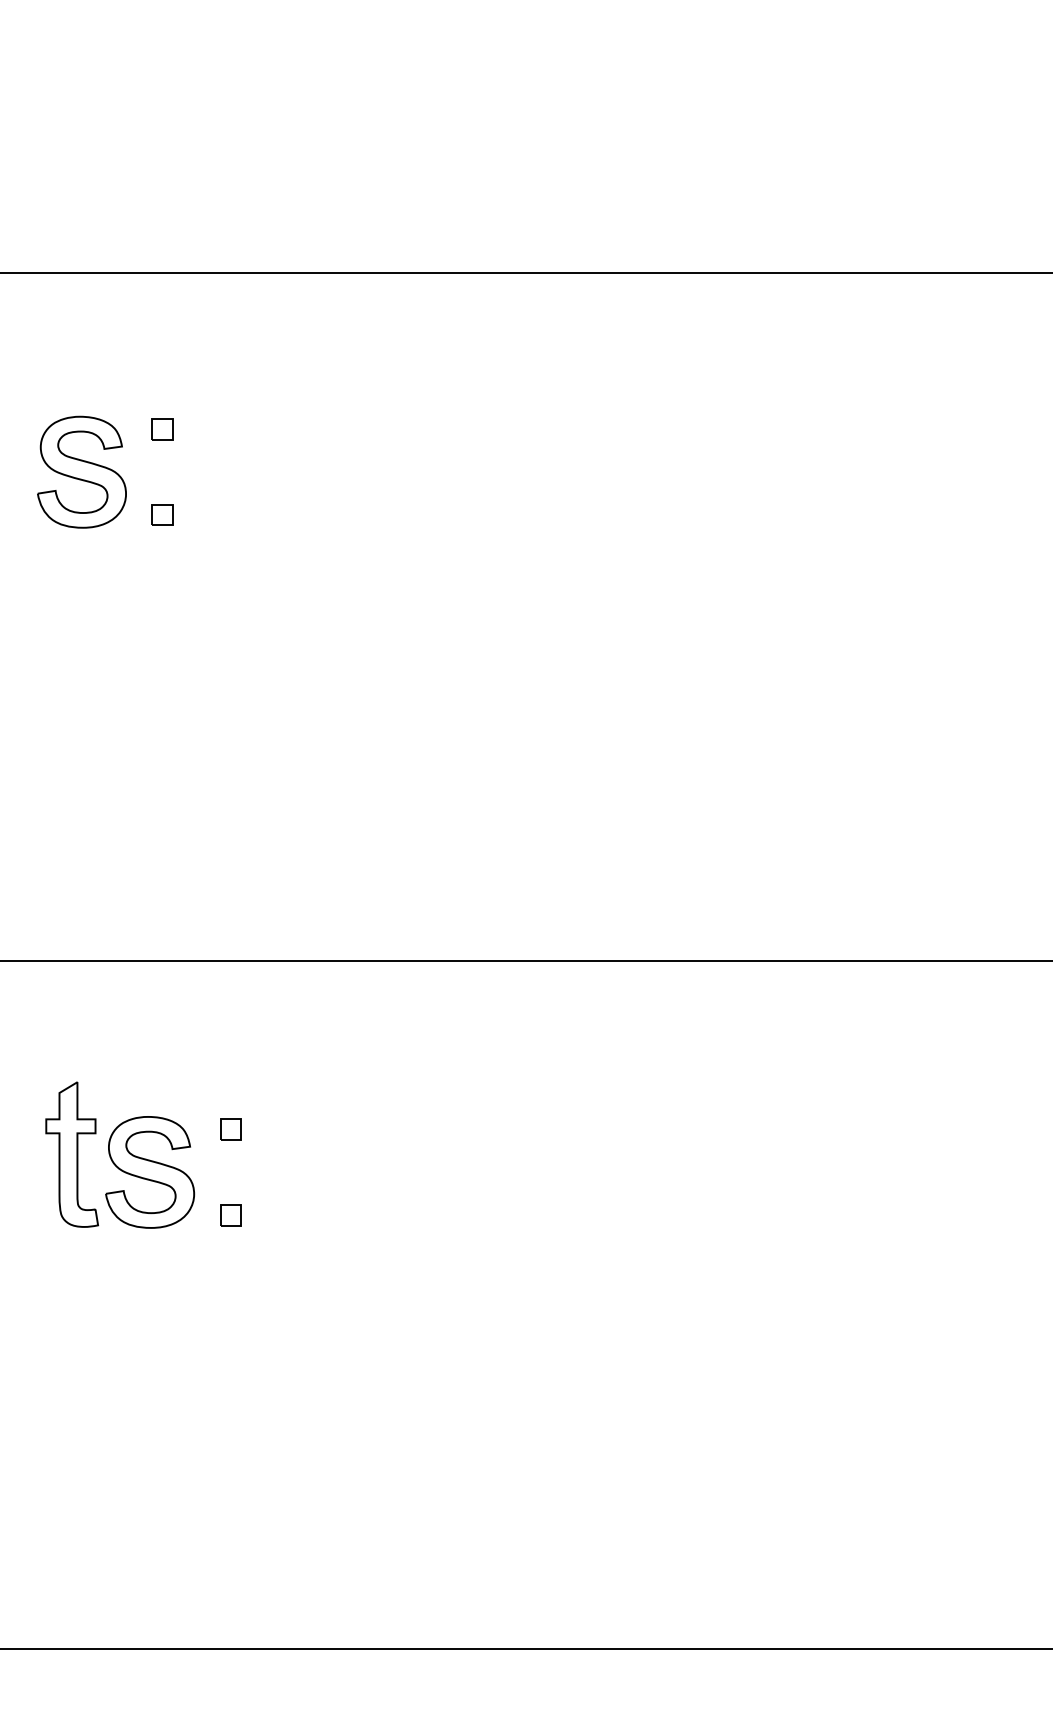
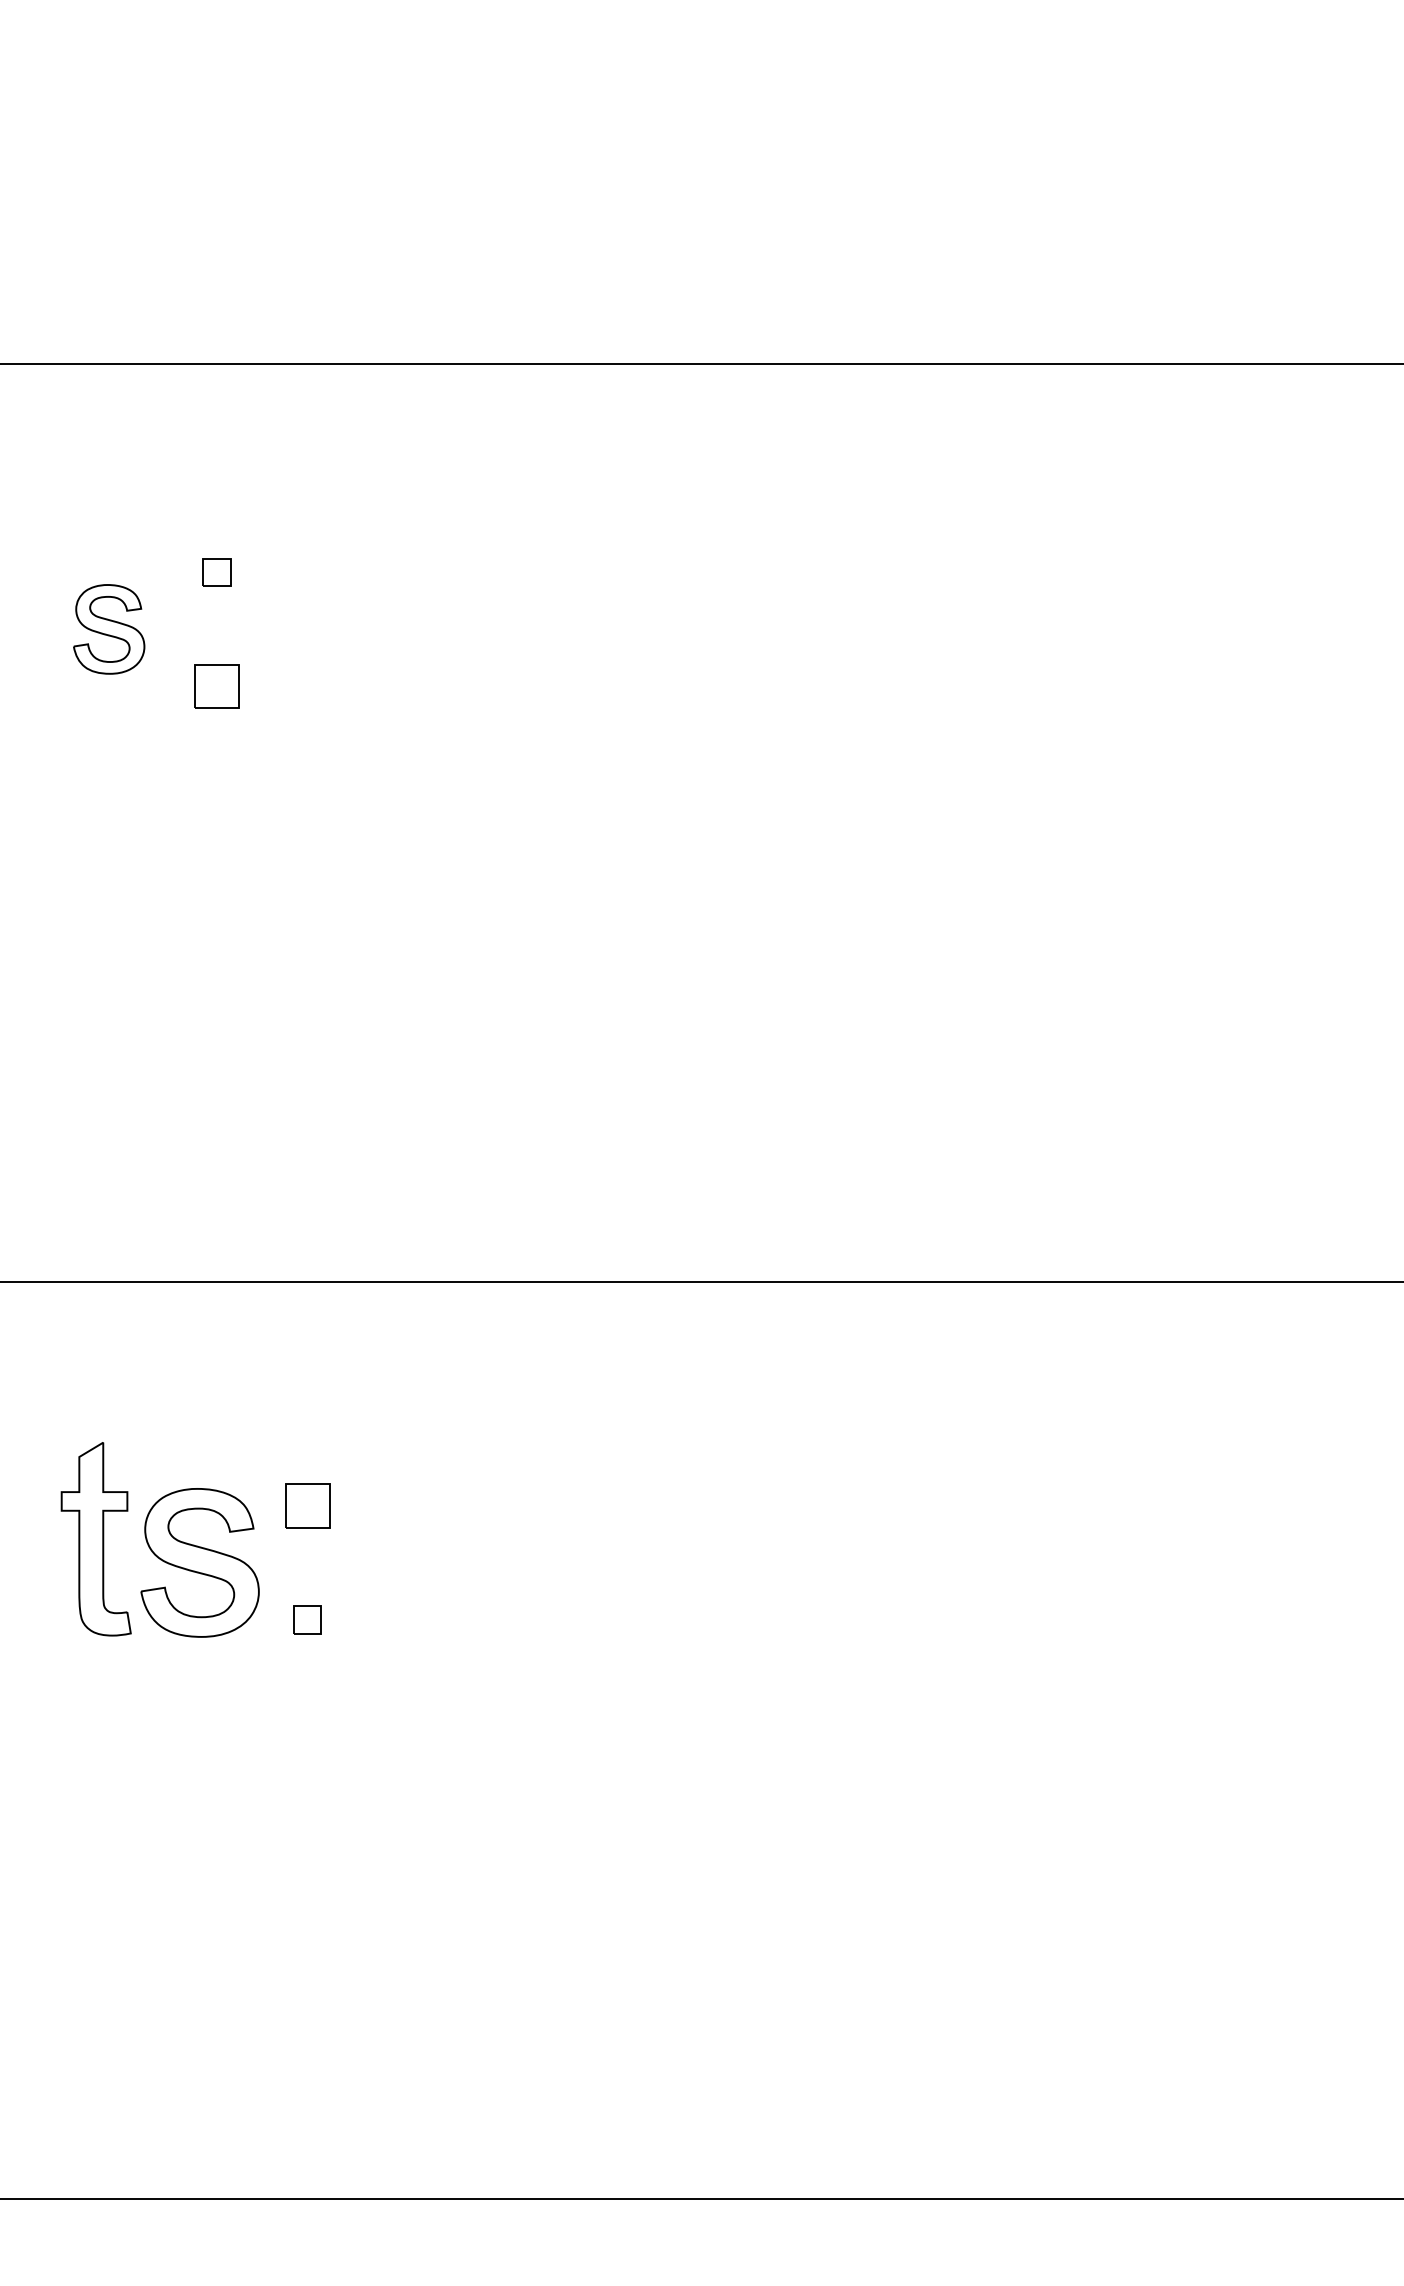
part: (81, 472) -> (108, 629), size x0.6
part: (162, 515) -> (216, 686), size x1.6
part: (230, 1129) -> (307, 1505), size x1.6

